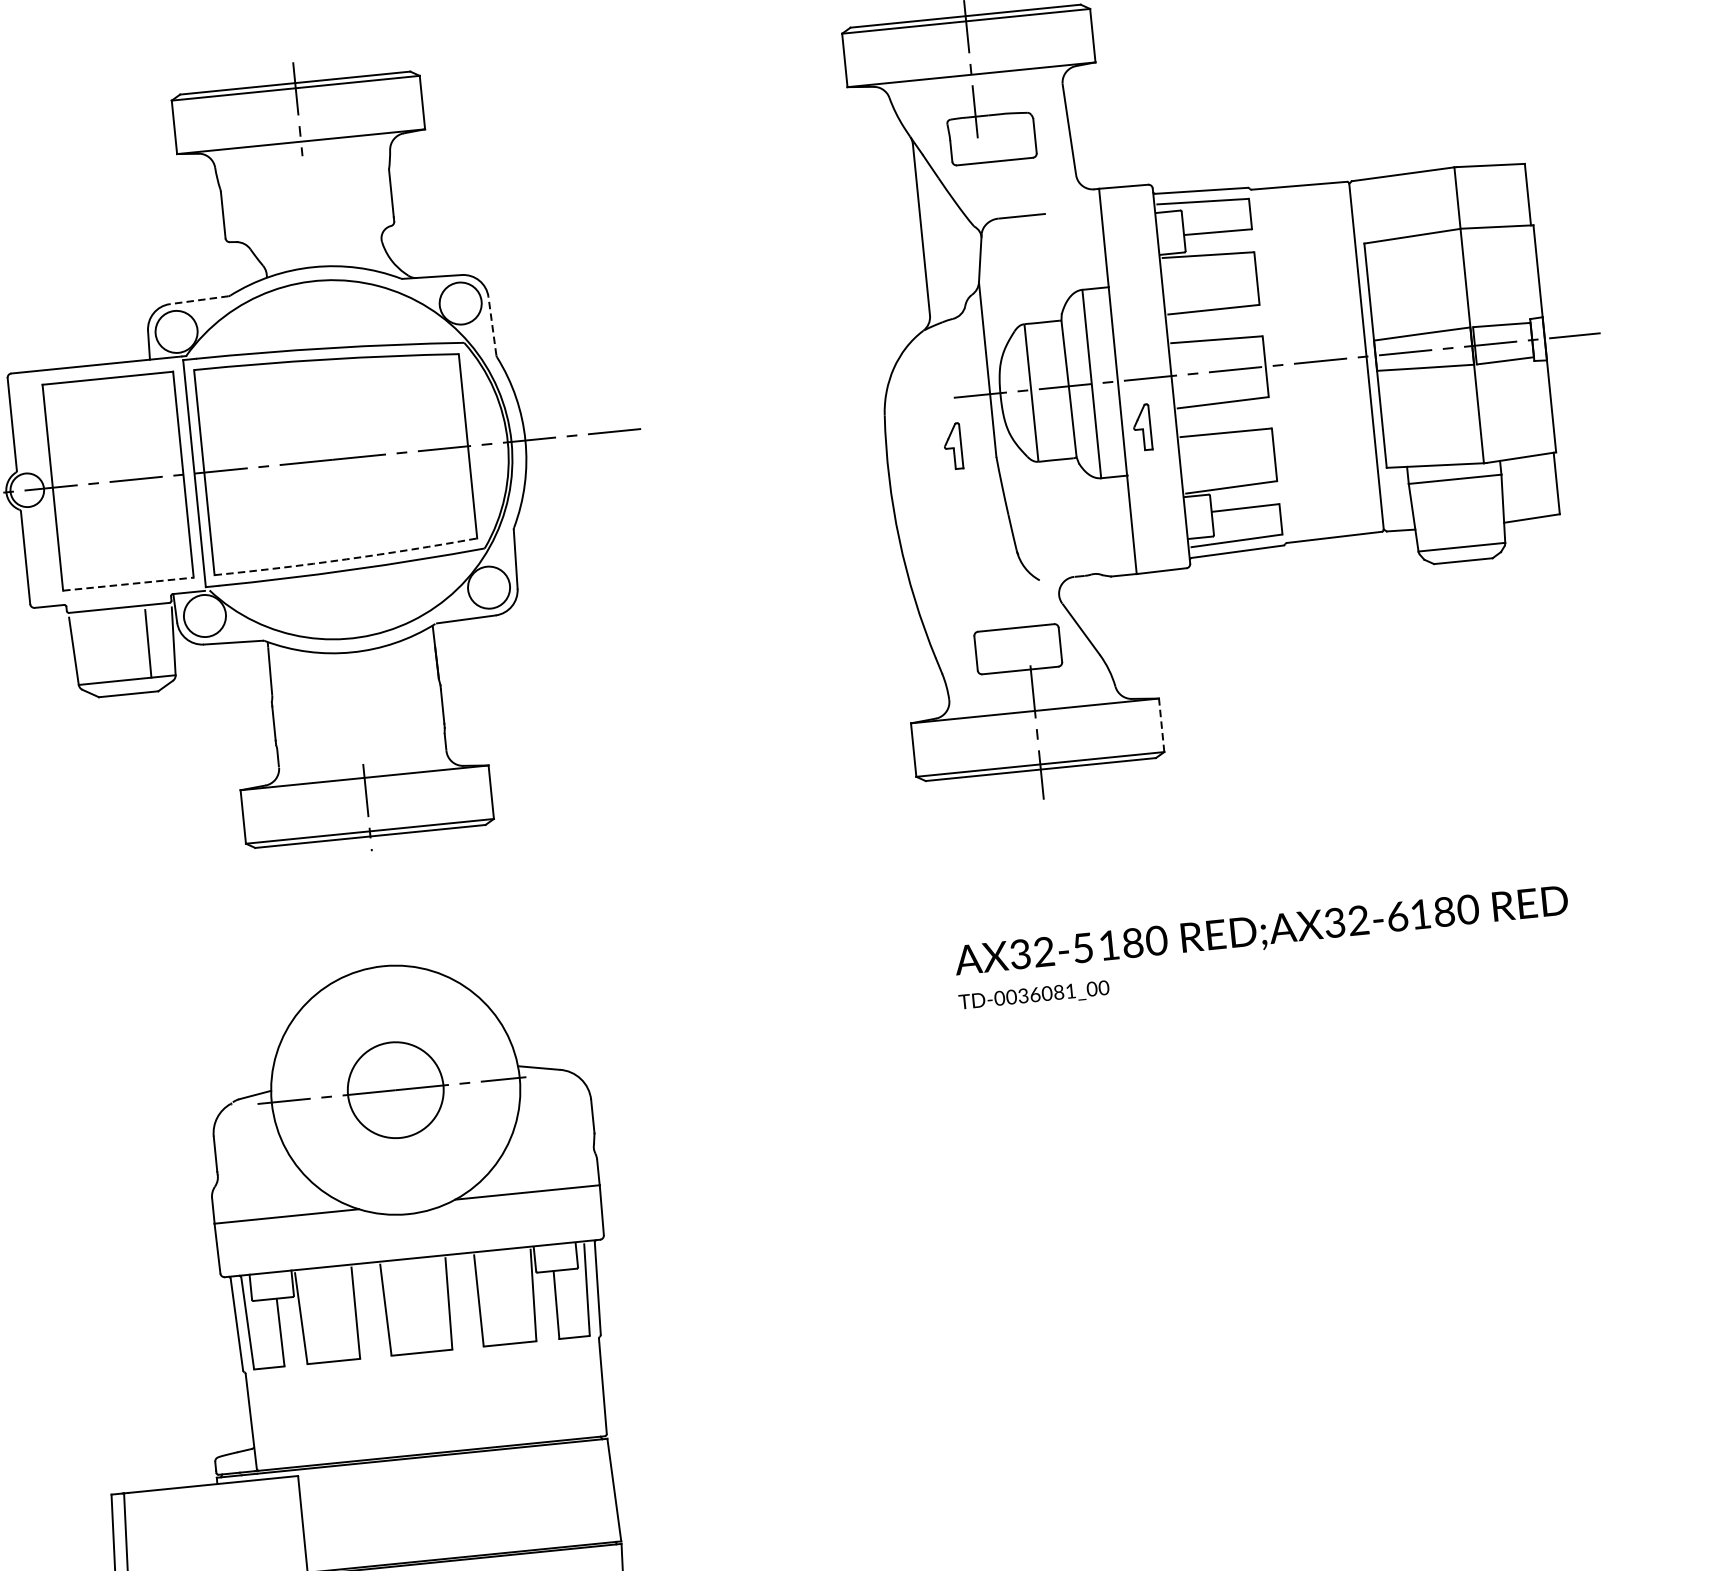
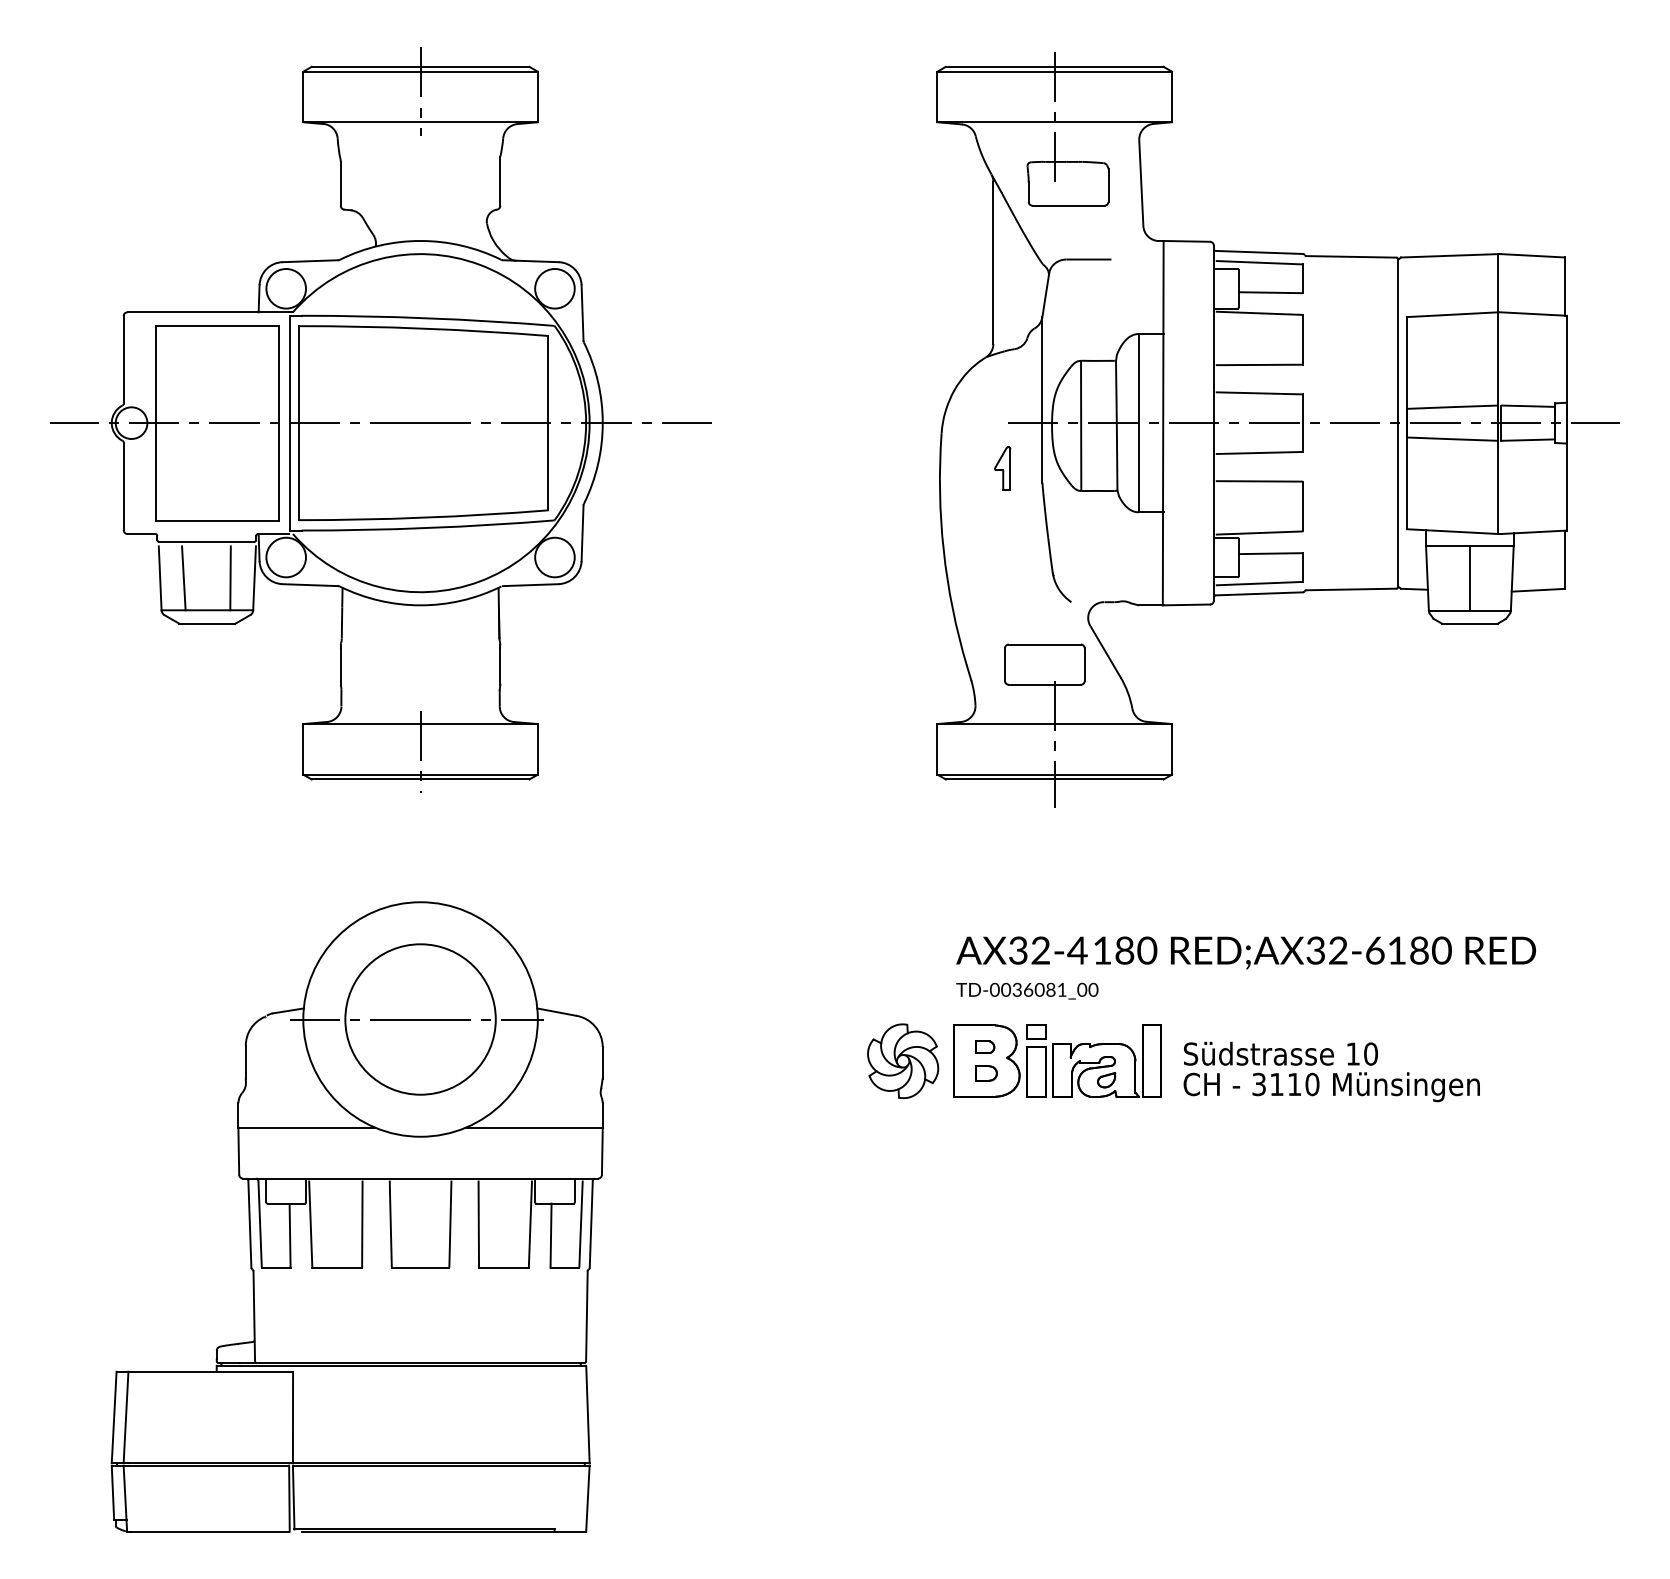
line: (199, 300) -> (310, 261), dashed -> solid
line: (492, 326) -> (582, 313), dashed -> solid
part: (1142, 427) -> (1181, 468), removed
line: (1458, 513) -> (1469, 578), added
arc: (345, 559) -> (423, 517), dashed -> solid
line: (128, 584) -> (217, 520), dashed -> solid
line: (98, 649) -> (183, 578), added
line: (1162, 724) -> (1172, 748), dashed -> solid
text: (1082, 947) -> (1077, 950), AX32-5 -> AX32-4
part: (1207, 1055) -> (1184, 1062), added
circle: (395, 1090) -> (420, 1019), size x1.67

